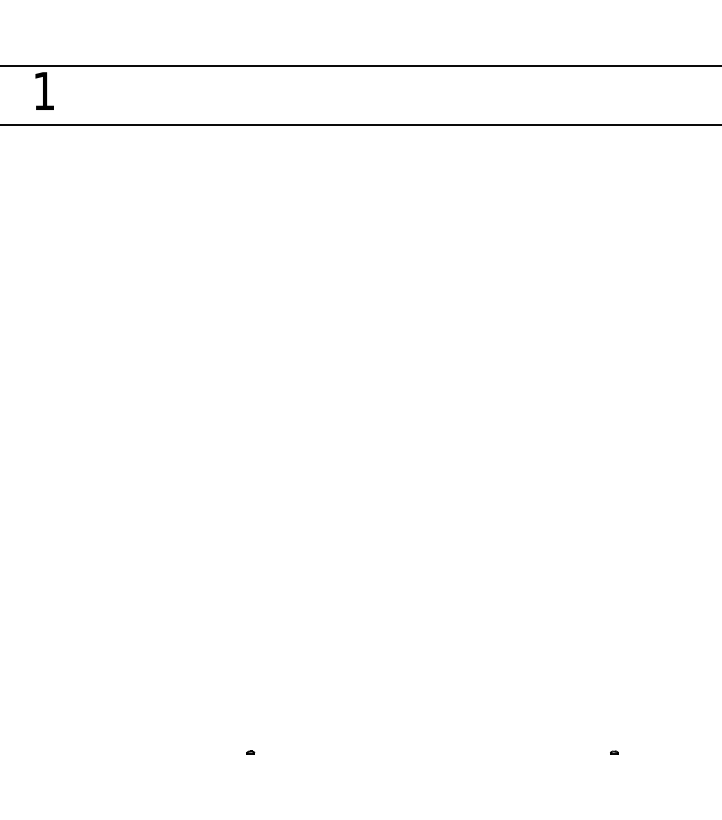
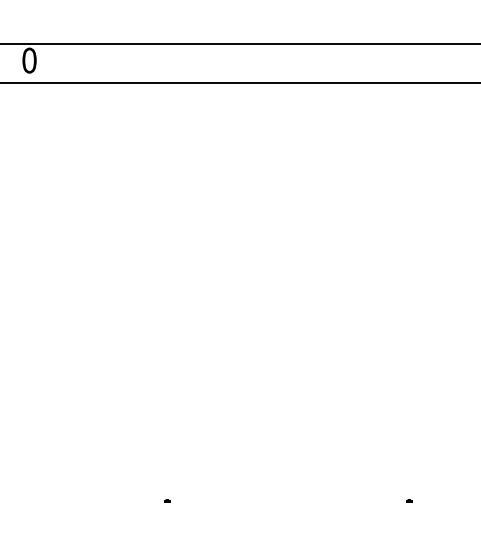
text: (44, 90) -> (29, 60), 1 -> 0

